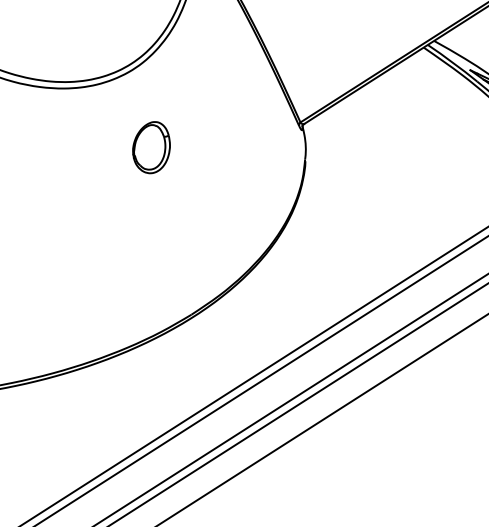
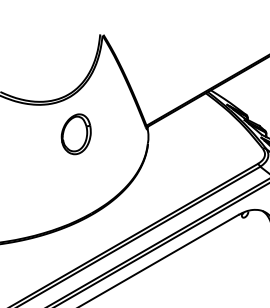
part: (150, 148) -> (75, 134), size x1.67

